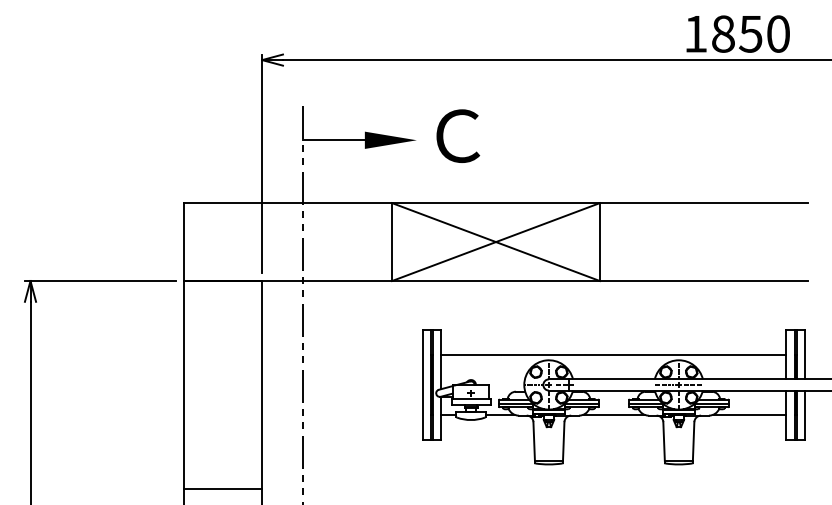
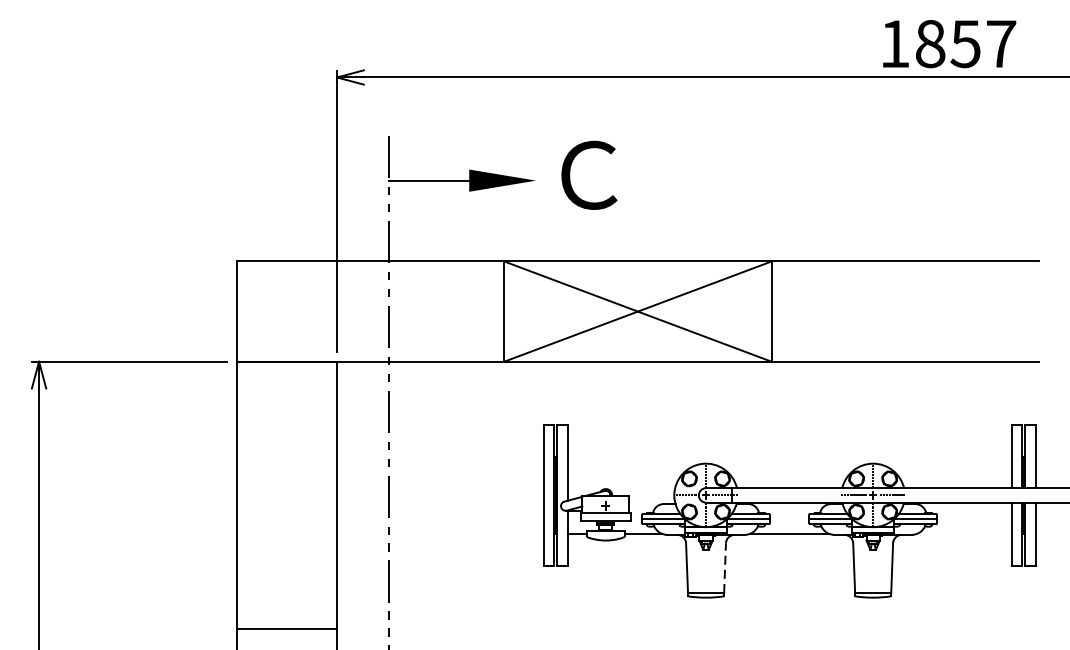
text: (778, 33) -> (1001, 43), 1850 -> 1857
line: (613, 355) -> (789, 457), removed
line: (749, 414) -> (964, 533), removed
line: (563, 441) -> (724, 568), solid -> dashed

